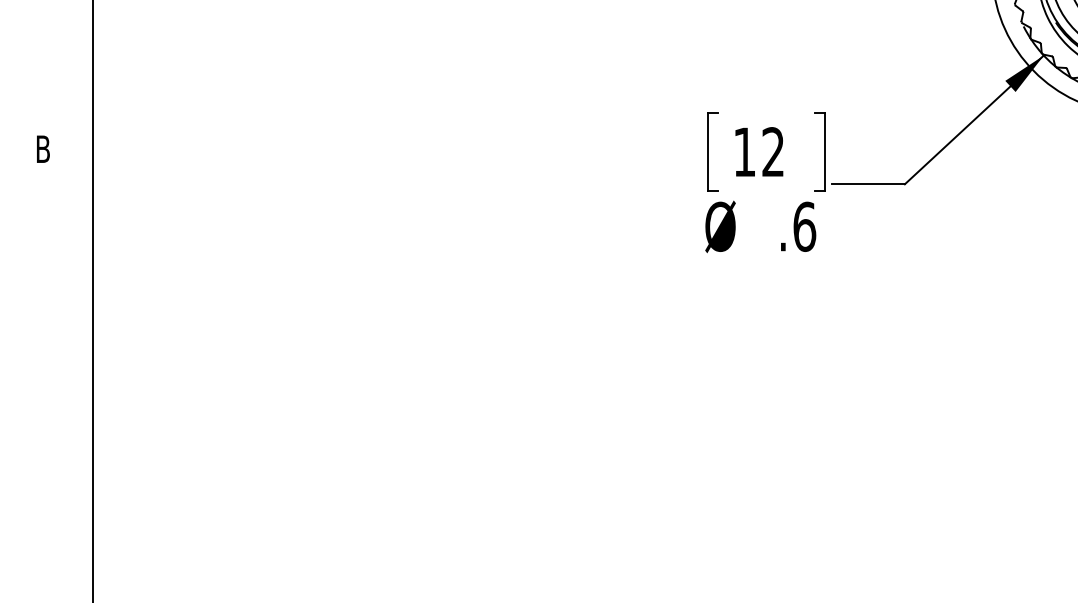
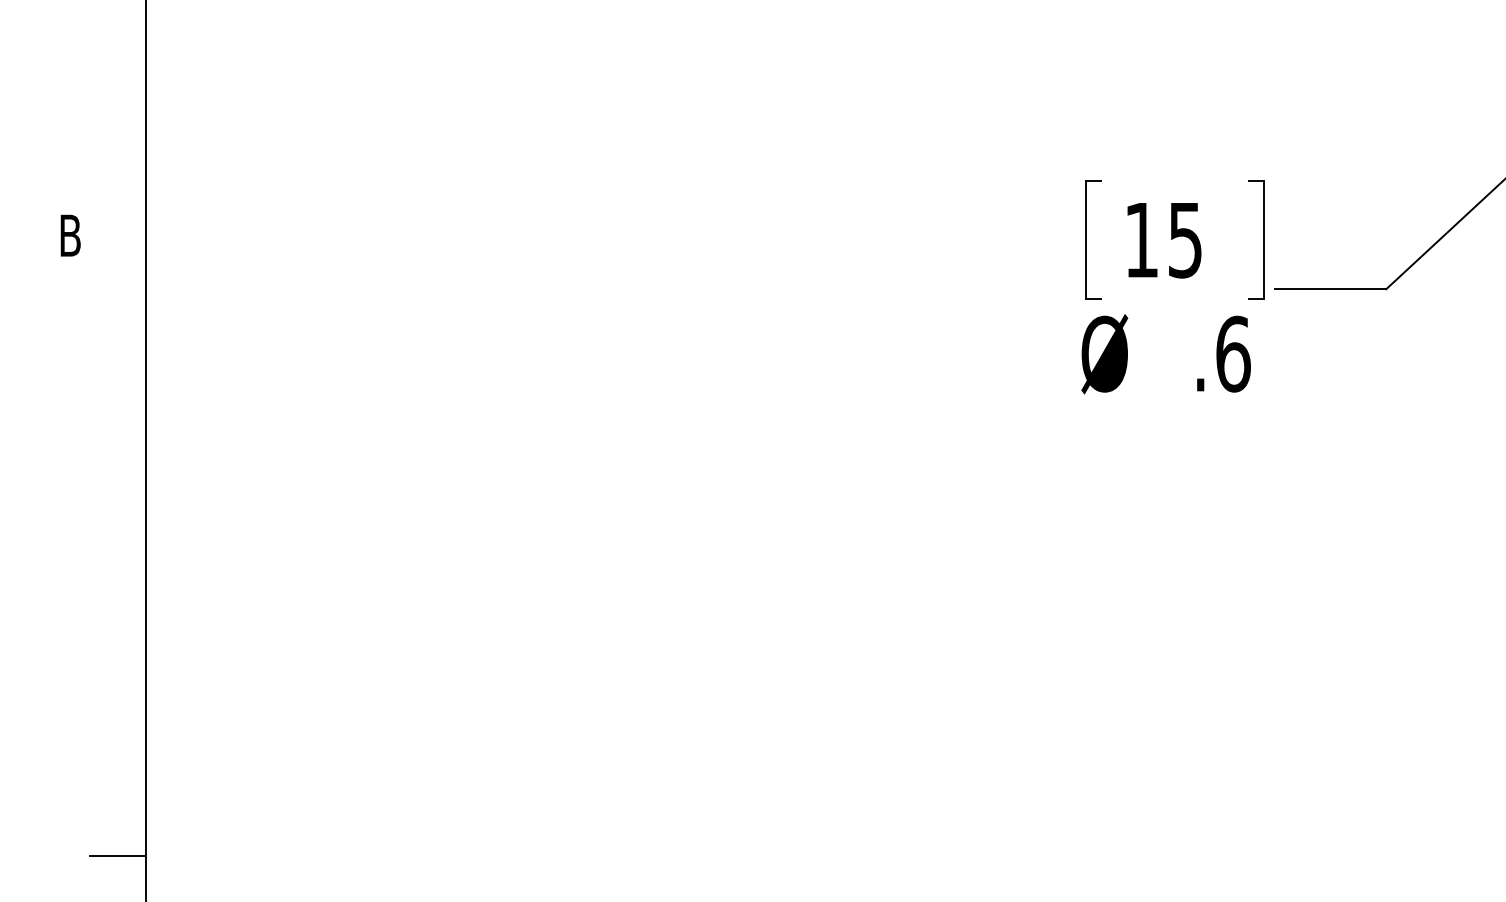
text: (772, 152) -> (1184, 240), 12 -> 15
line: (74, 555) -> (118, 856), added

